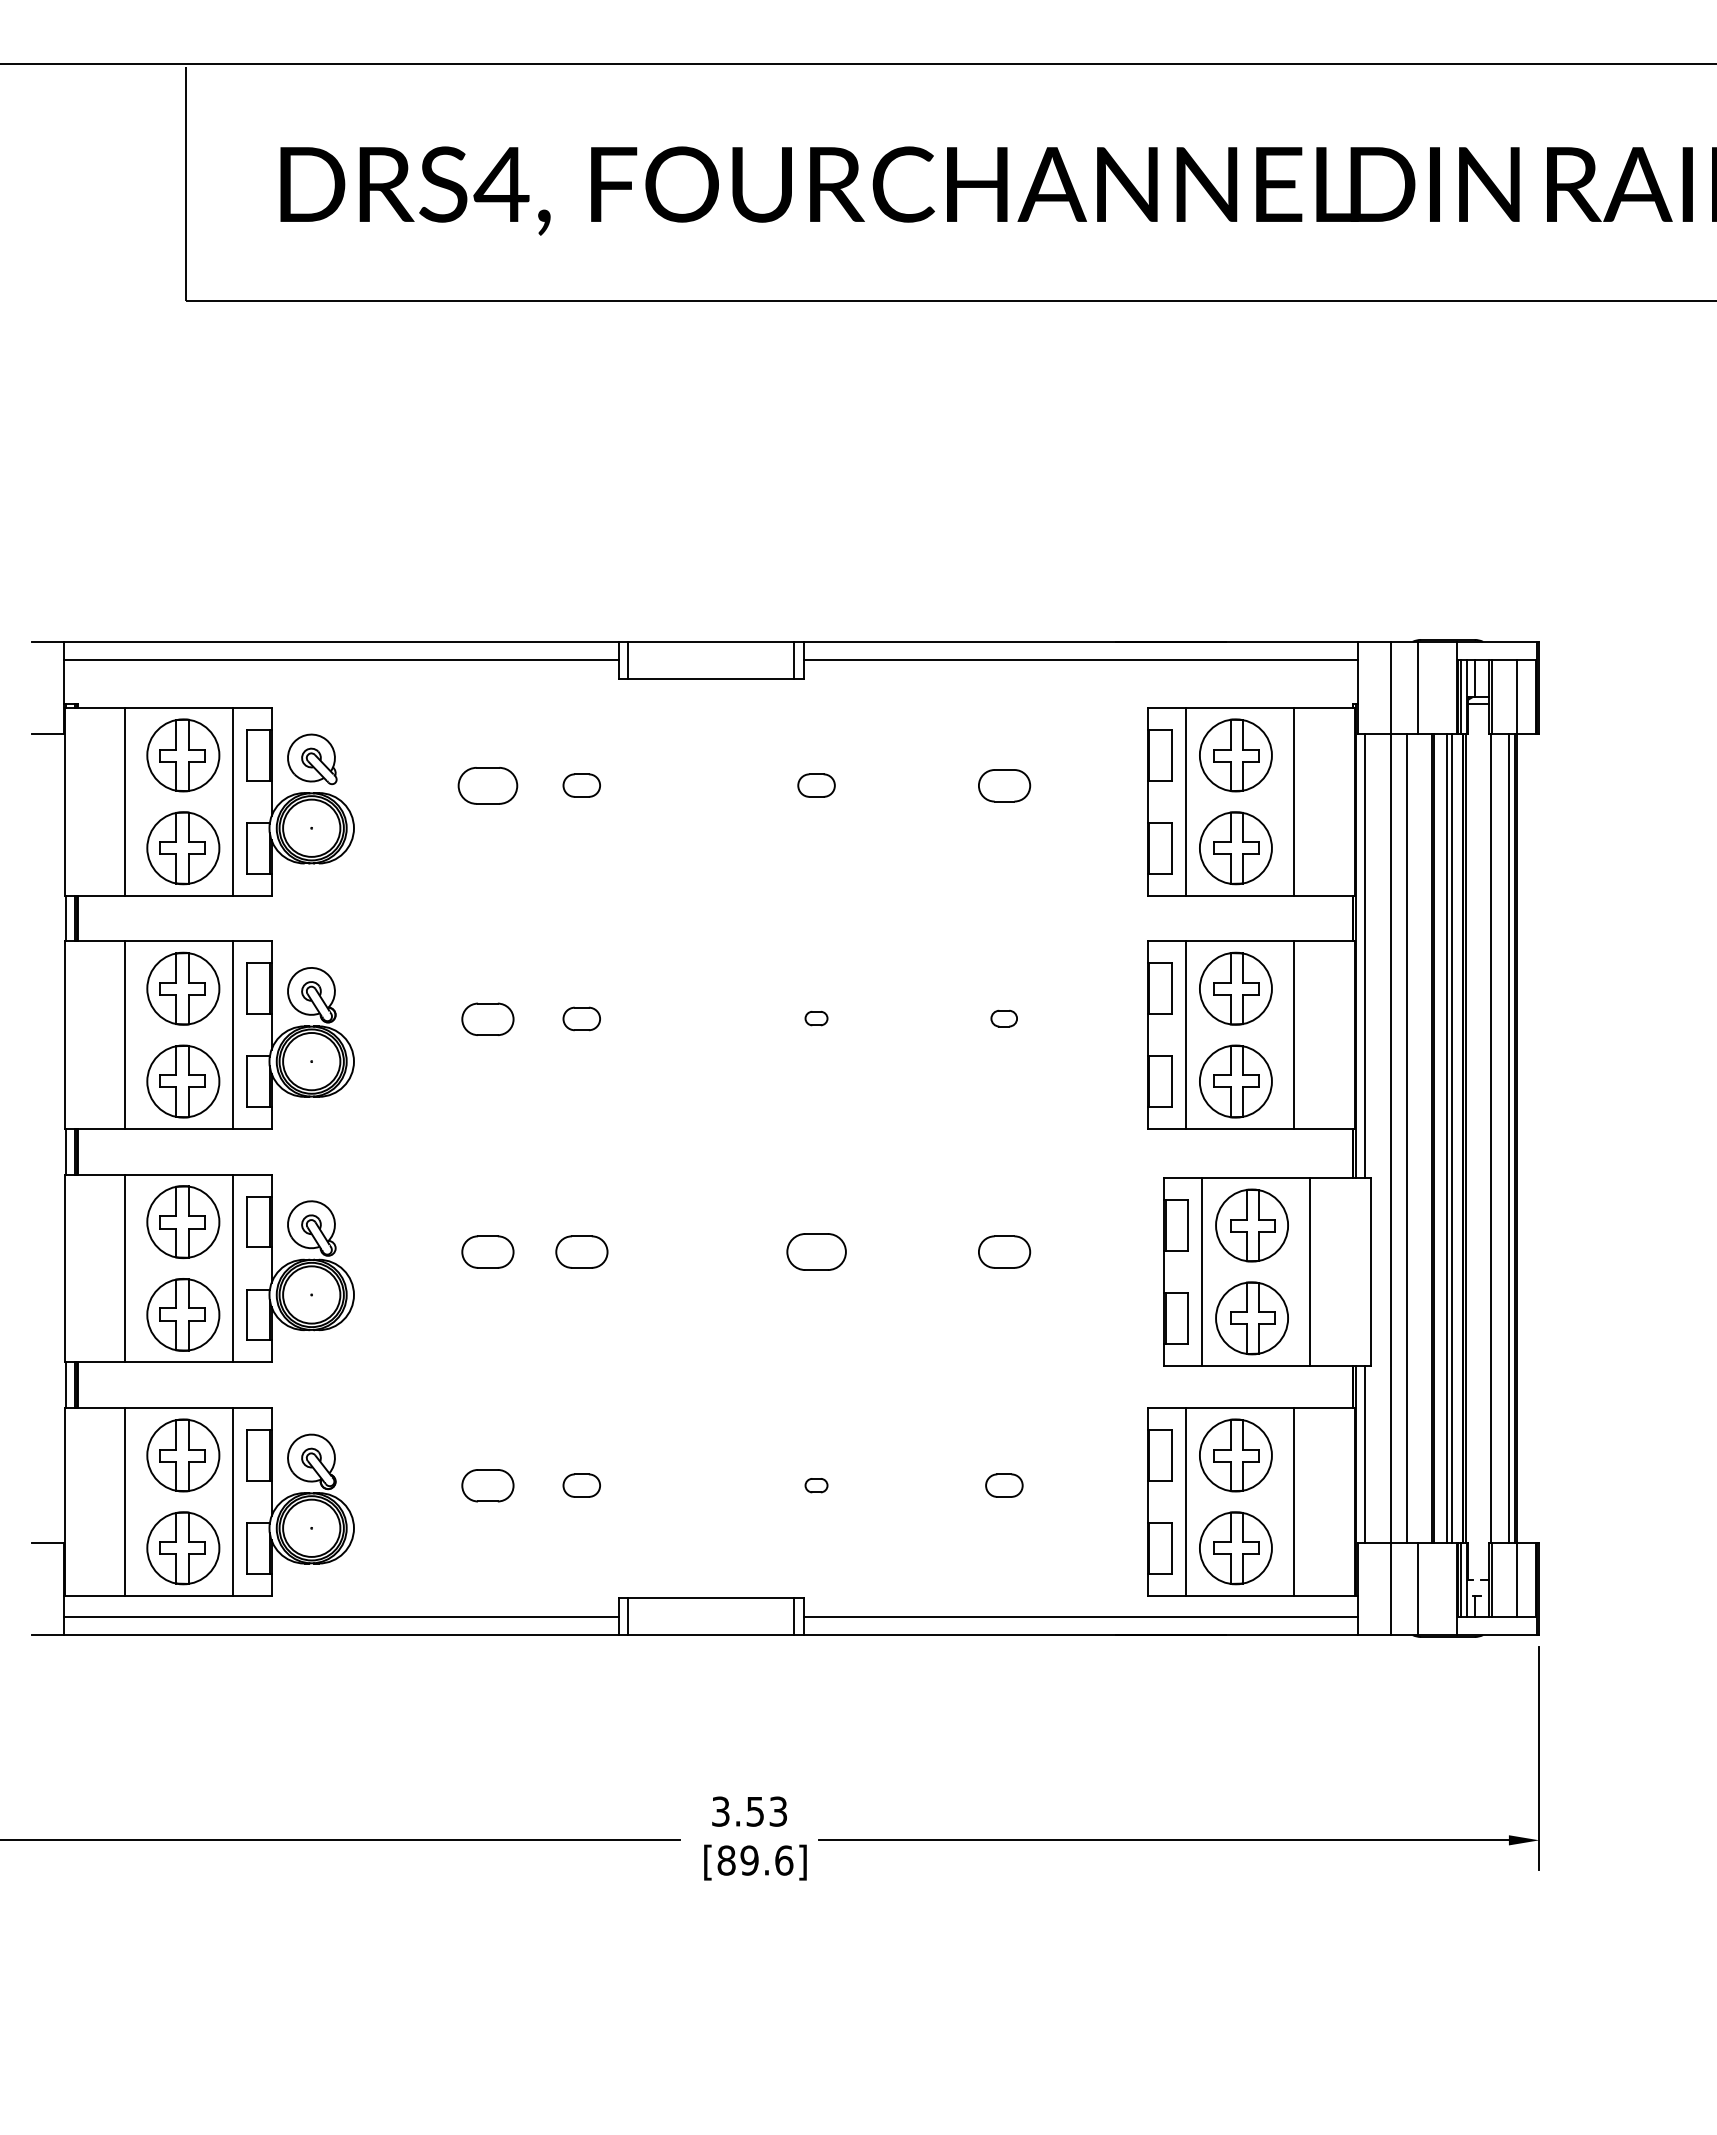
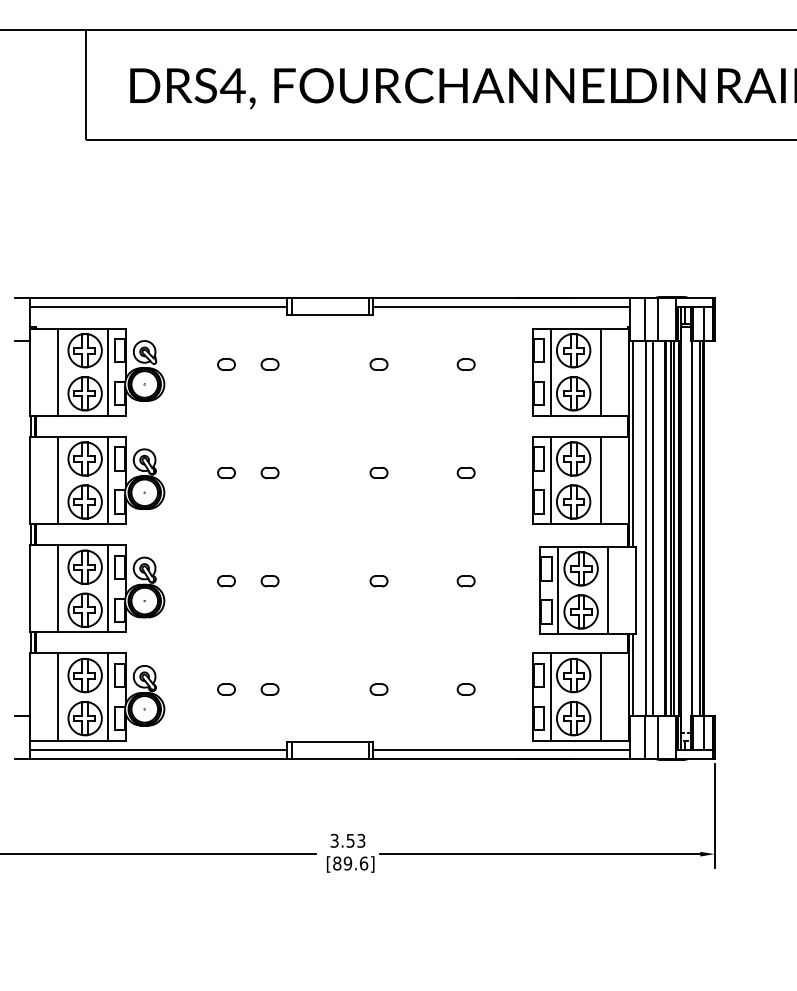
part: (487, 785) -> (226, 364), size x0.62
part: (1002, 785) -> (465, 364), size x0.71
part: (487, 1017) -> (226, 472), size x0.71
part: (815, 1017) -> (378, 472), size x1.67
part: (1002, 1017) -> (465, 472), size x1.43
part: (487, 1252) -> (226, 581), size x0.71
part: (580, 1252) -> (269, 581), size x0.71
part: (815, 1252) -> (378, 581), size x0.62
part: (1002, 1252) -> (465, 581), size x0.71
part: (487, 1485) -> (226, 689), size x0.71
part: (815, 1485) -> (378, 689), size x1.67

